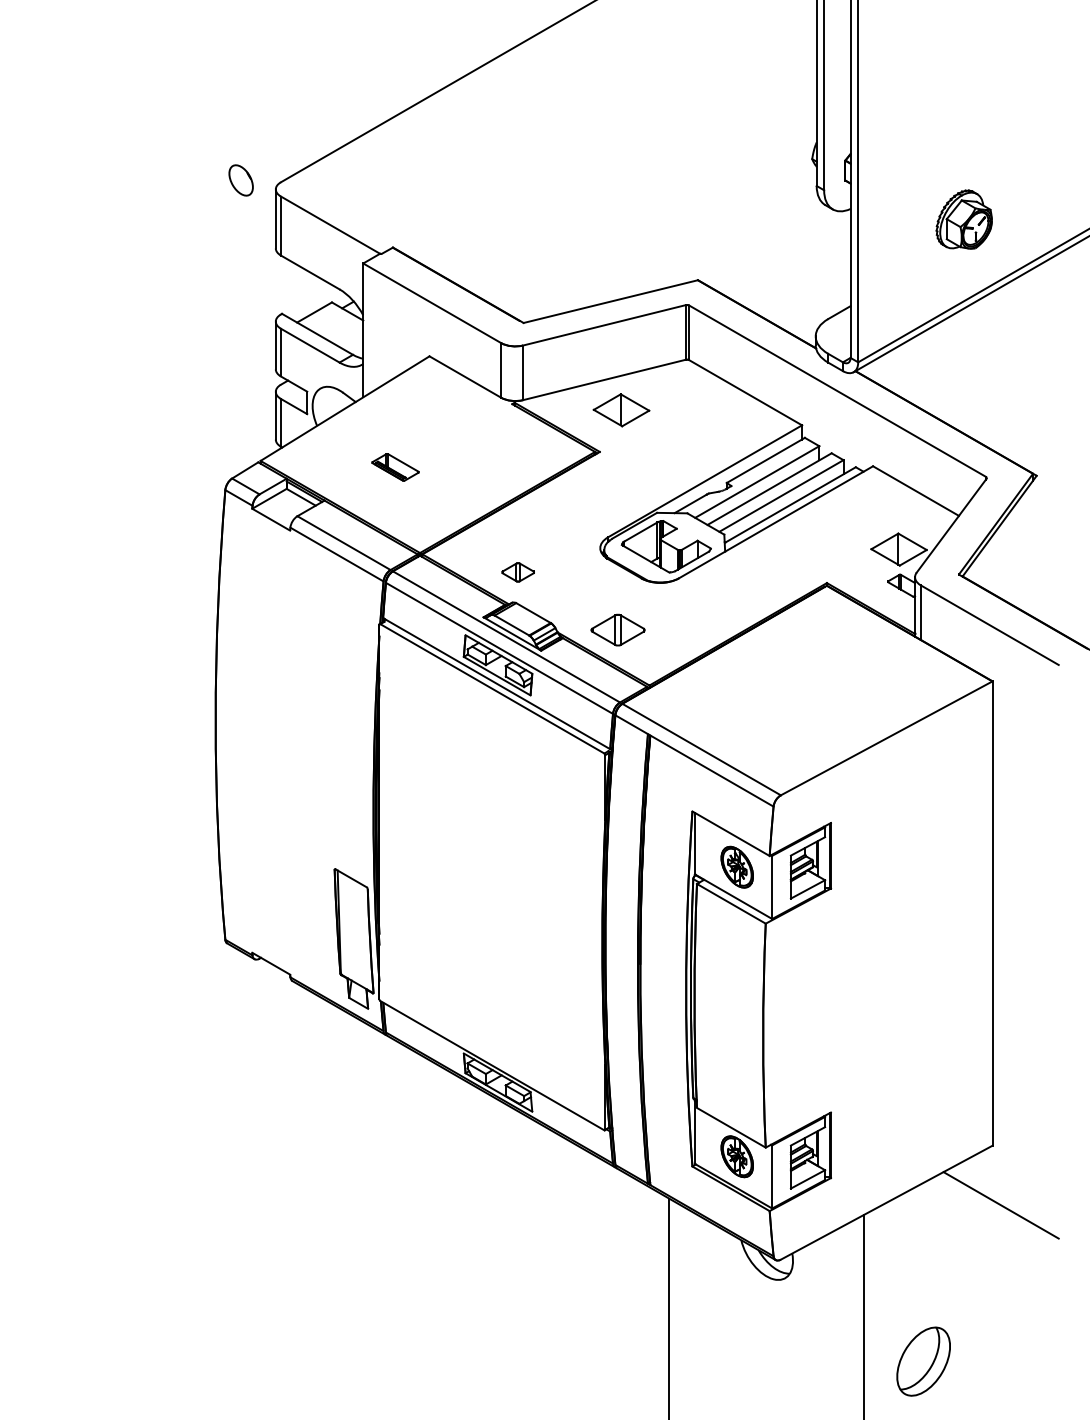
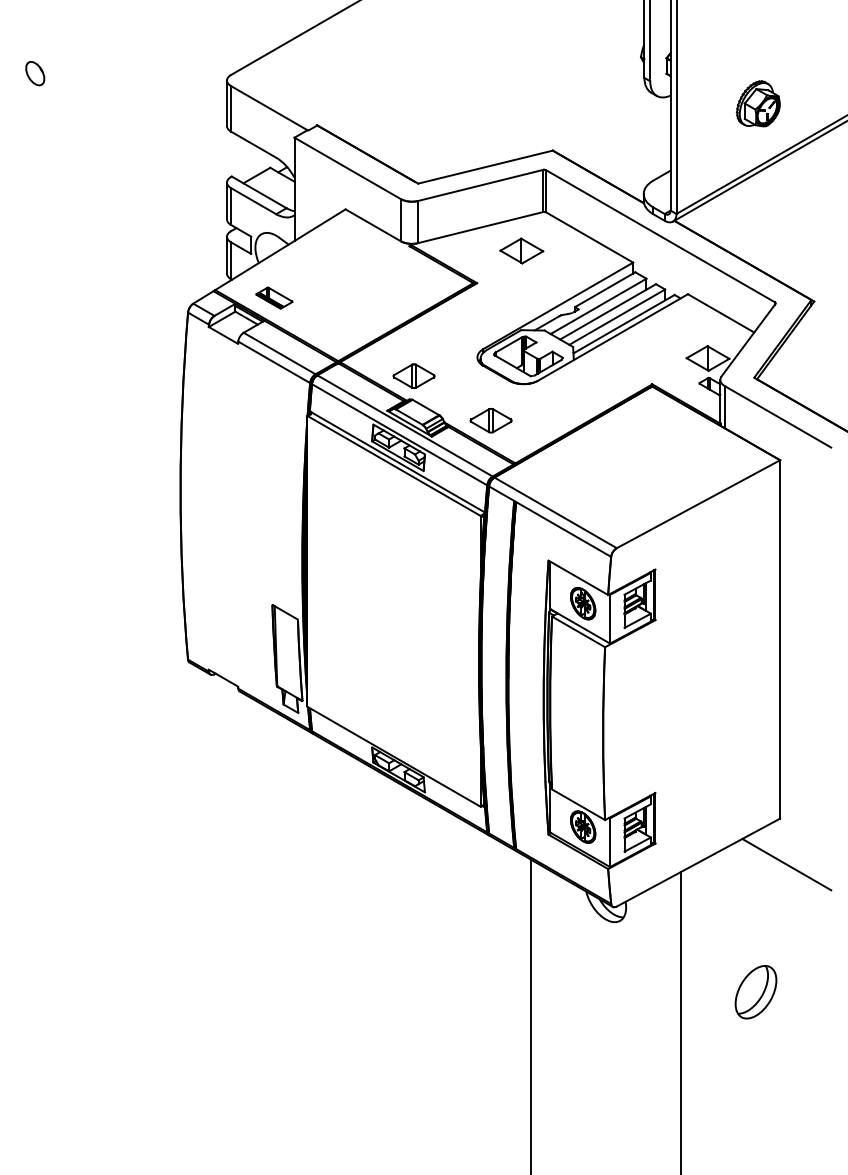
part: (241, 180) -> (35, 73), moved
part: (621, 409) -> (521, 250), moved
part: (395, 466) -> (274, 297), moved
part: (517, 571) -> (413, 375), size x1.67
part: (923, 1361) -> (755, 992), moved

